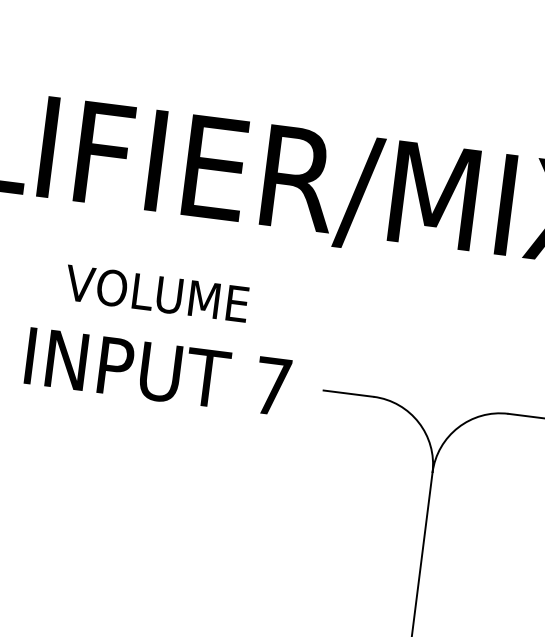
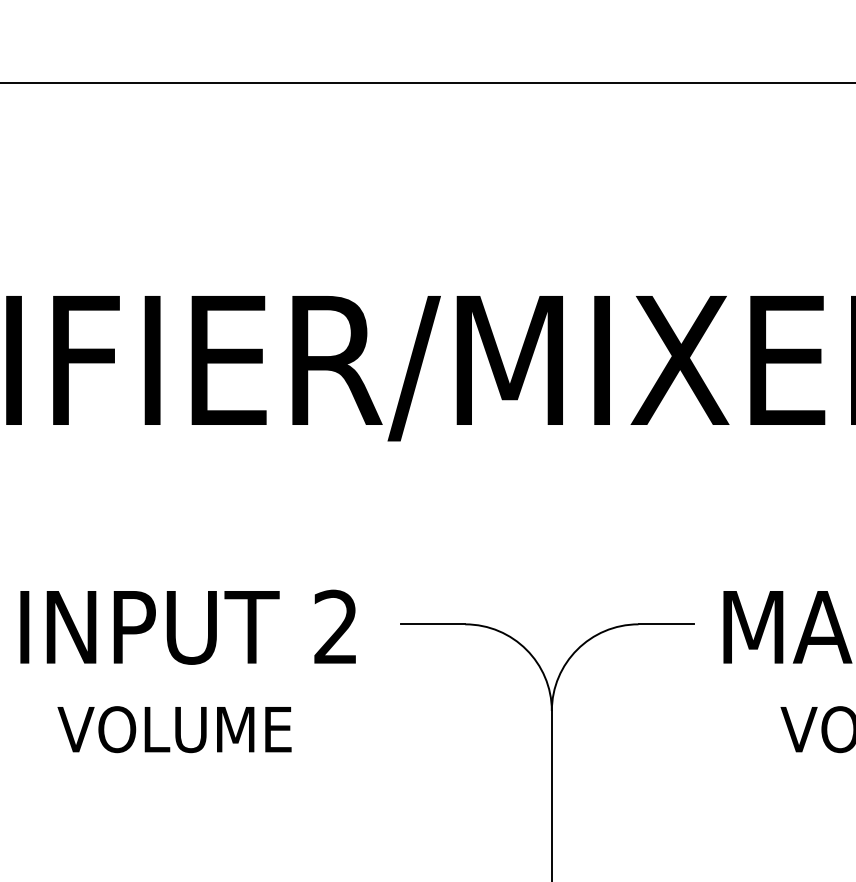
text: (156, 293) -> (174, 729), moved
text: (272, 385) -> (335, 626), 7 -> 2

